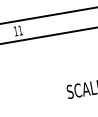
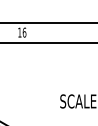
text: (20, 30) -> (24, 32), 11 -> 16

